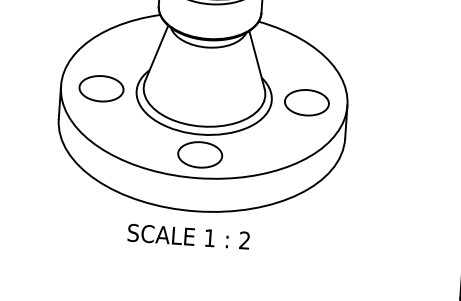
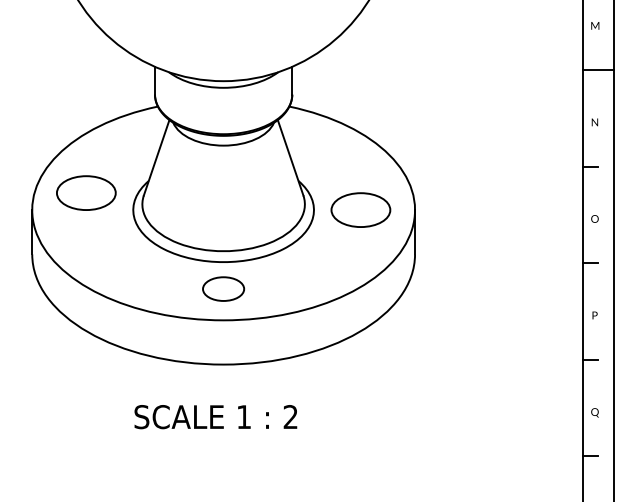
part: (101, 88) -> (86, 192), moved
part: (200, 154) -> (223, 288), size x0.7
text: (188, 237) -> (215, 417), moved

